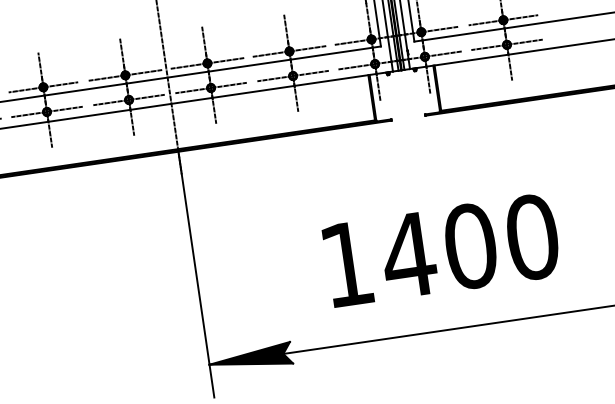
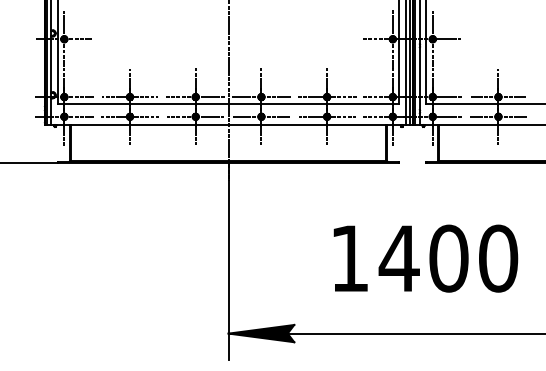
text: (441, 250) -> (425, 258), moved

